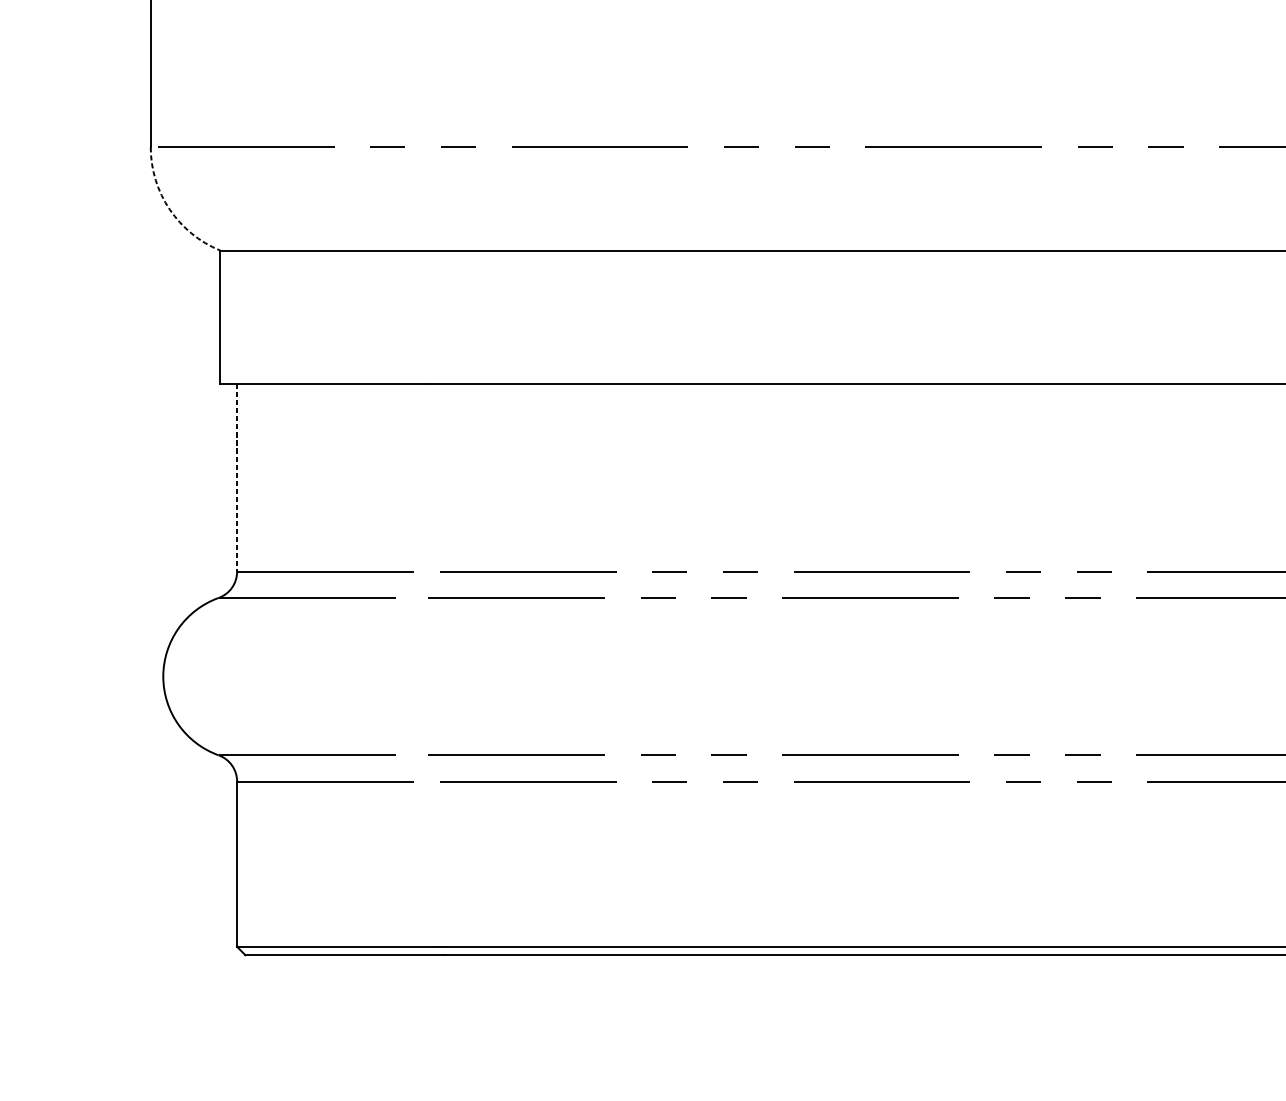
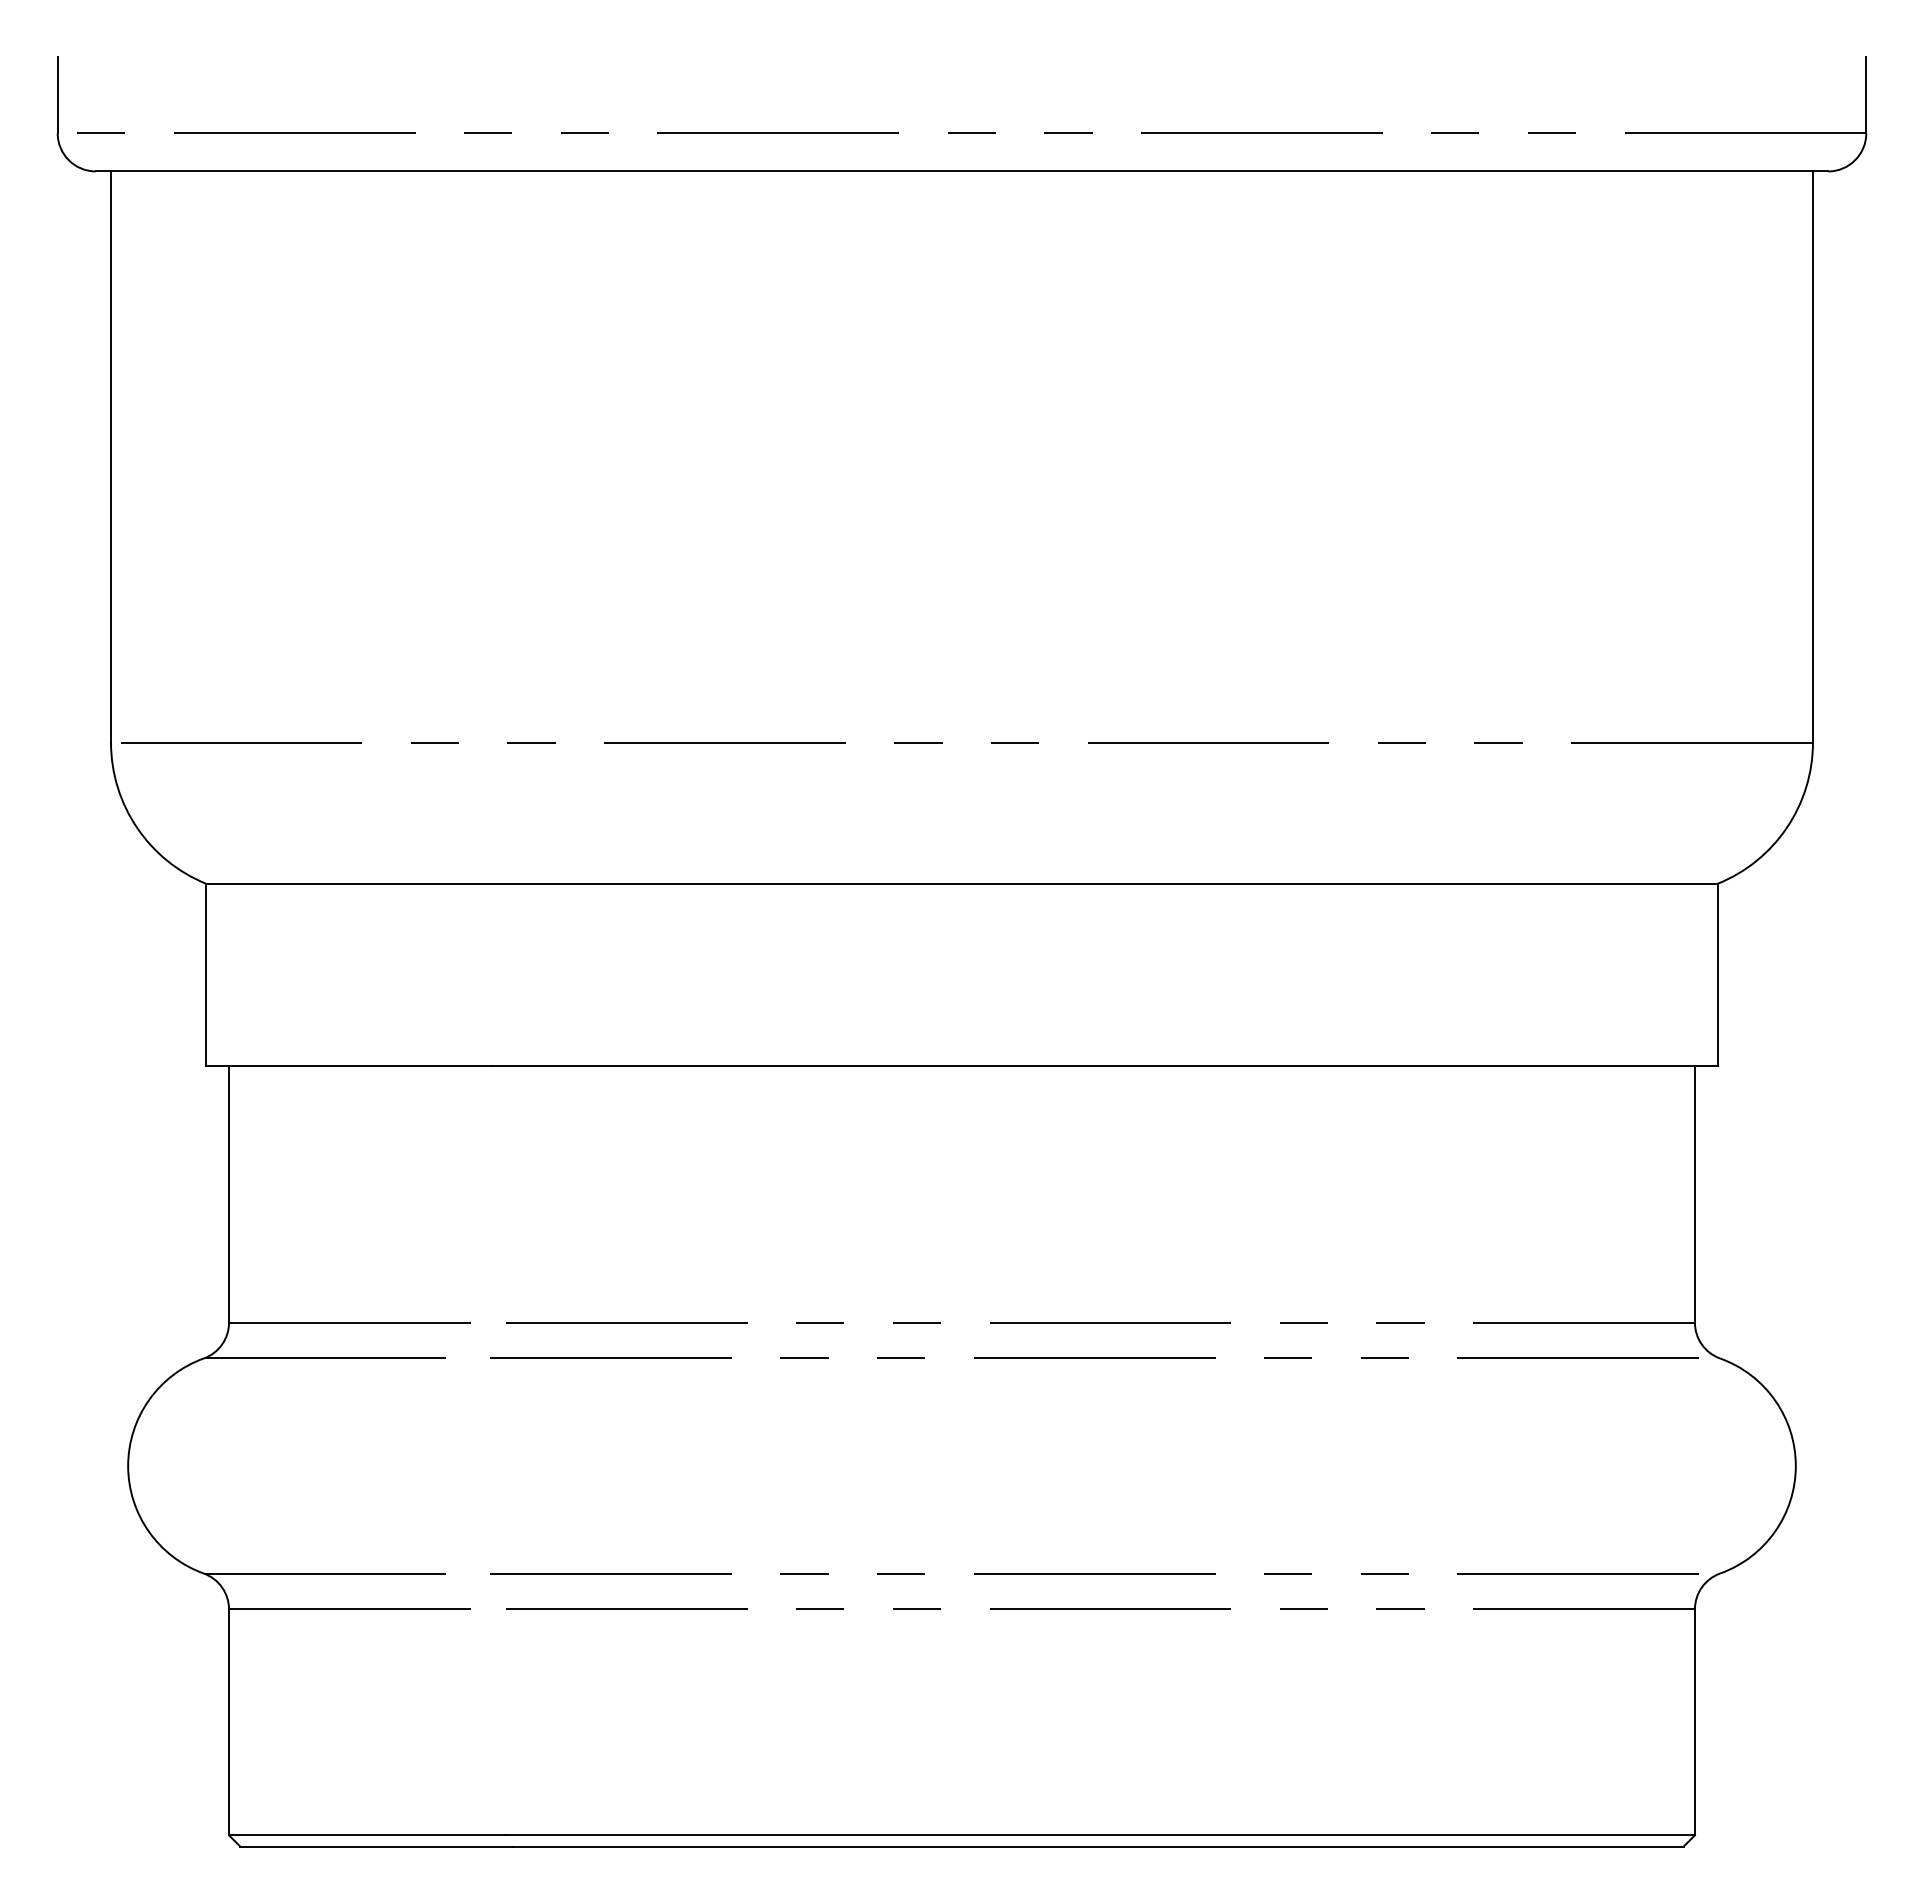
arc: (170, 209) -> (137, 827), dashed -> solid
line: (237, 477) -> (229, 1194), dashed -> solid

